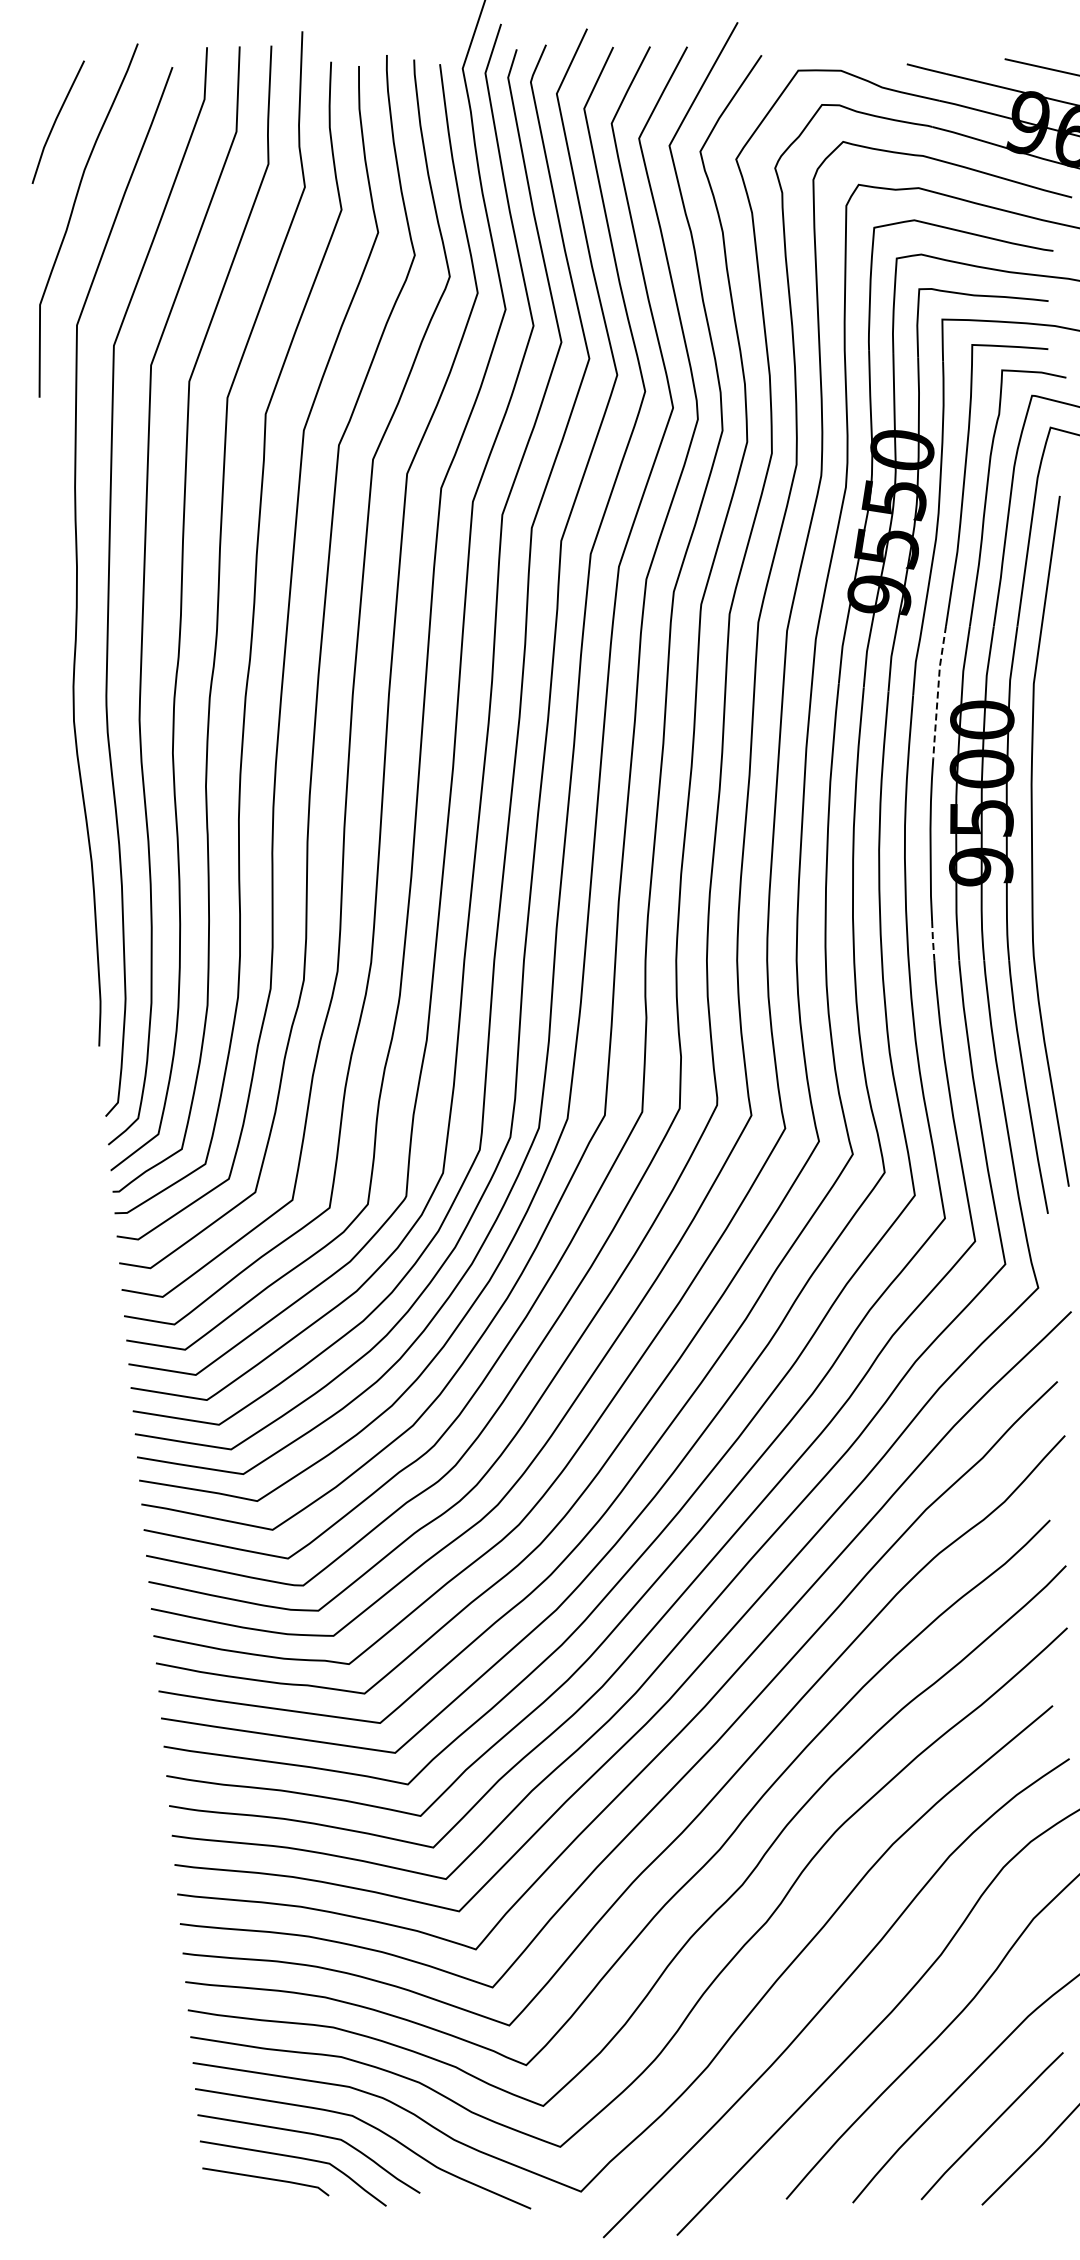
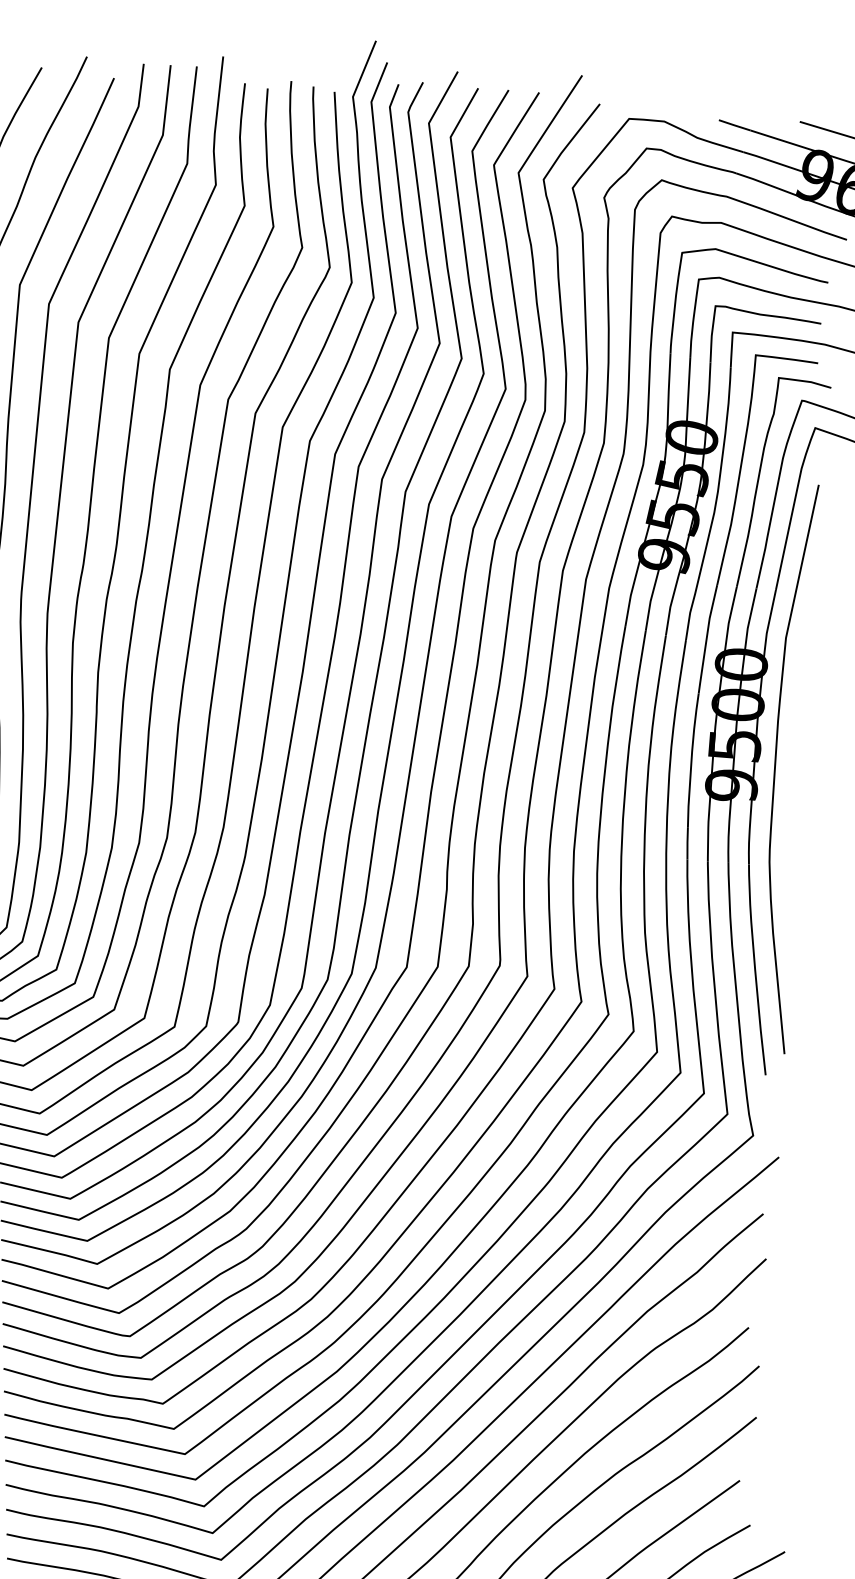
line: (938, 692) -> (707, 639), dashed -> solid
line: (932, 940) -> (687, 843), dashed -> solid

